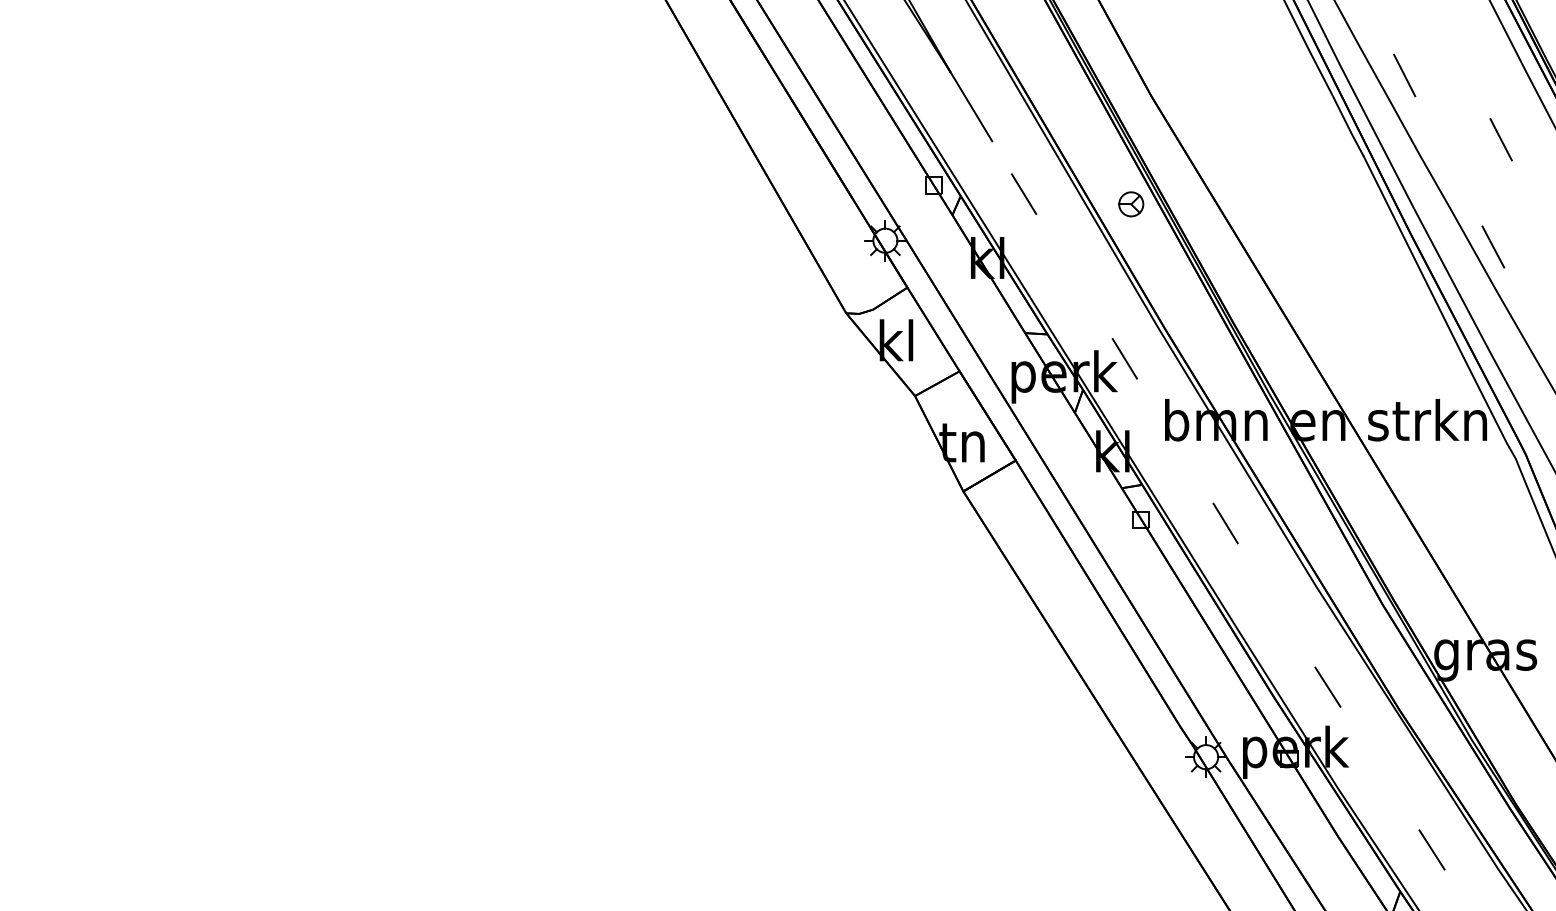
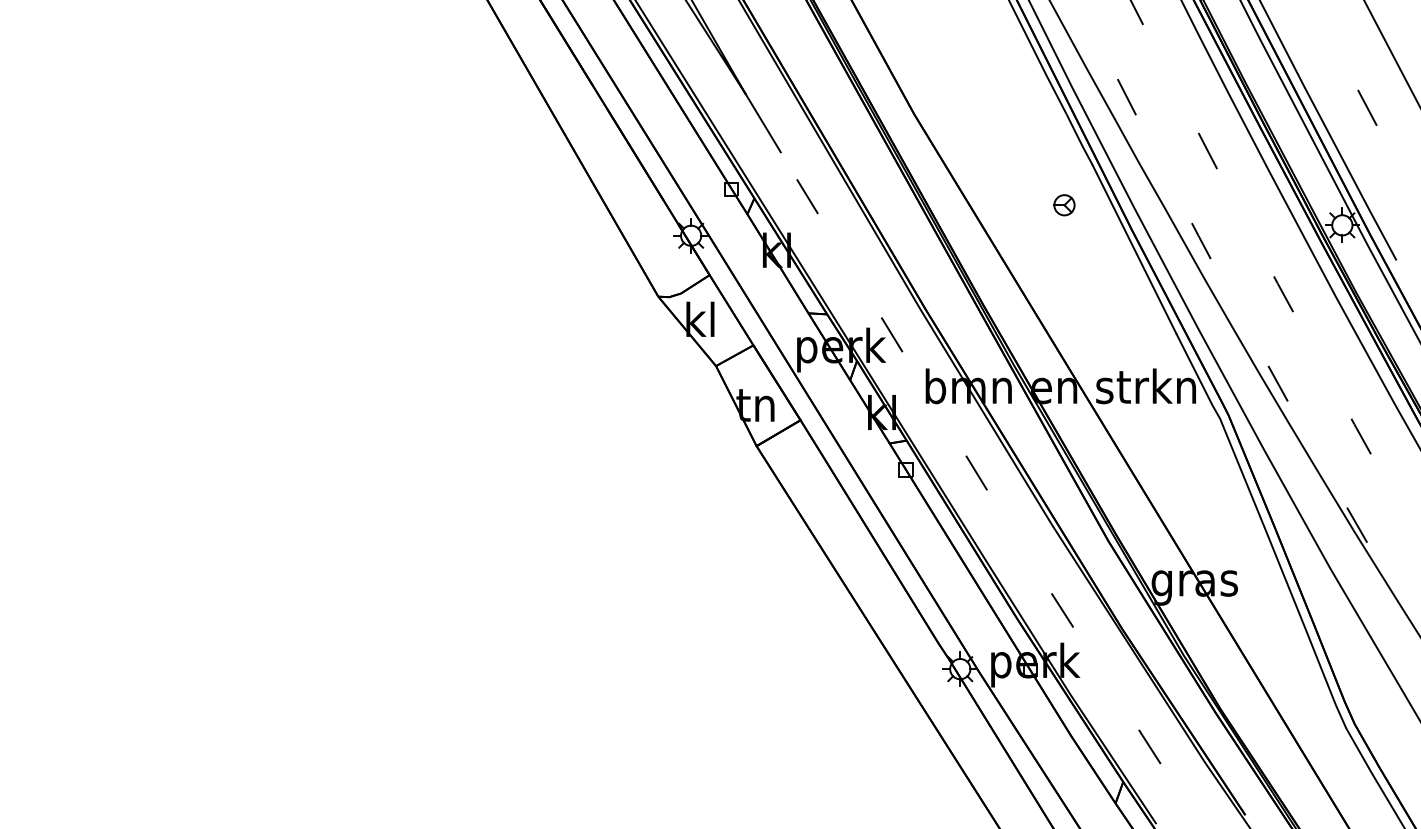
part: (1131, 204) -> (1064, 205), moved

